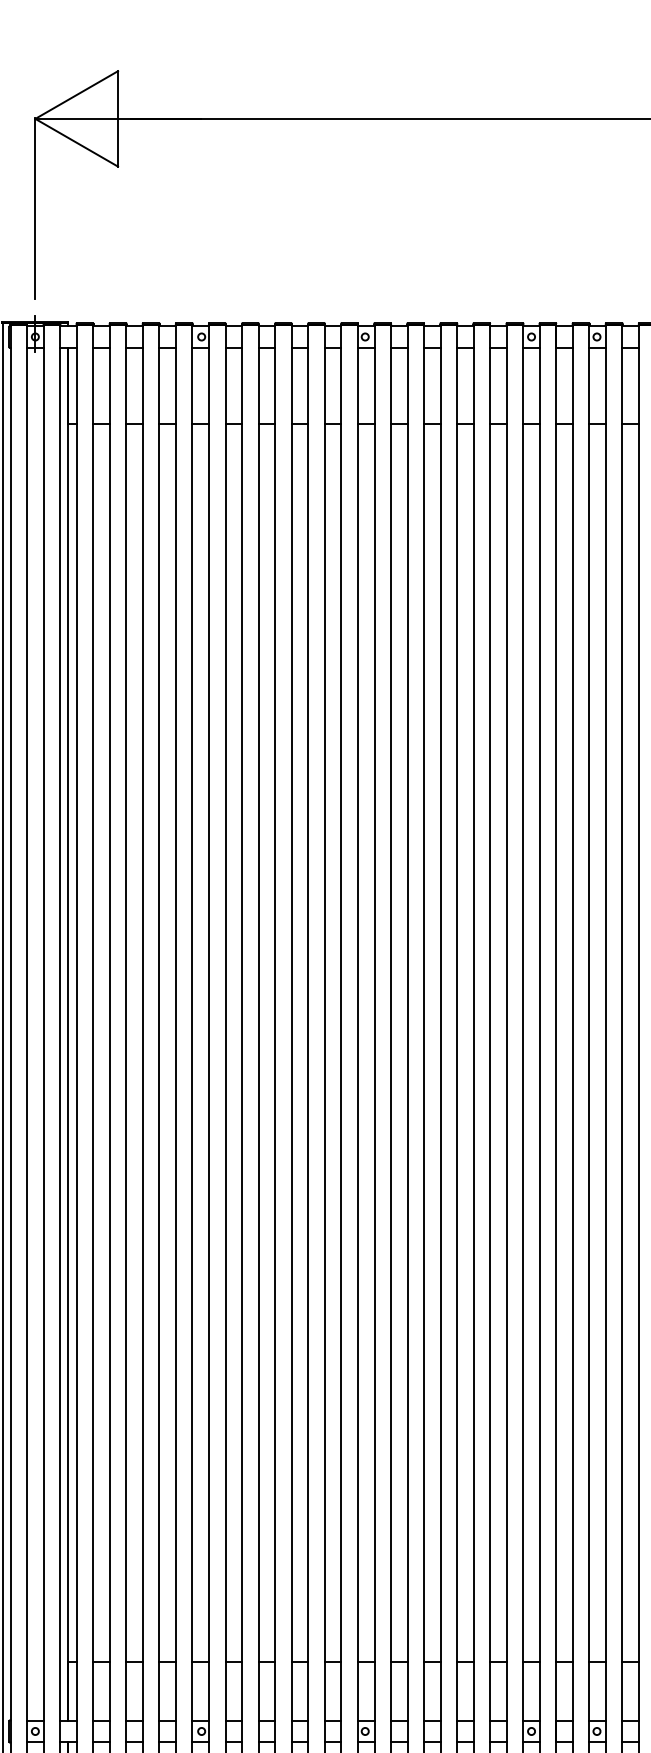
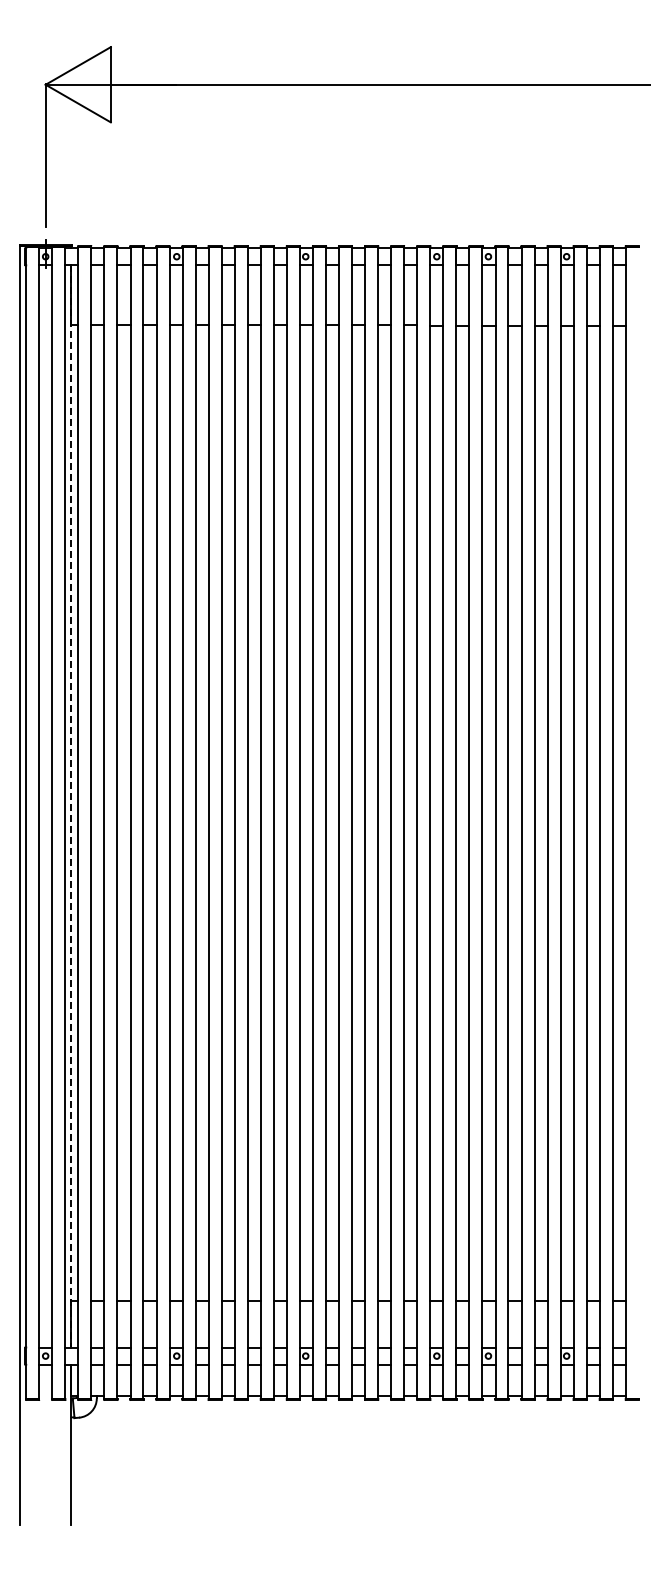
line: (68, 1034) -> (71, 806), solid -> dashed

